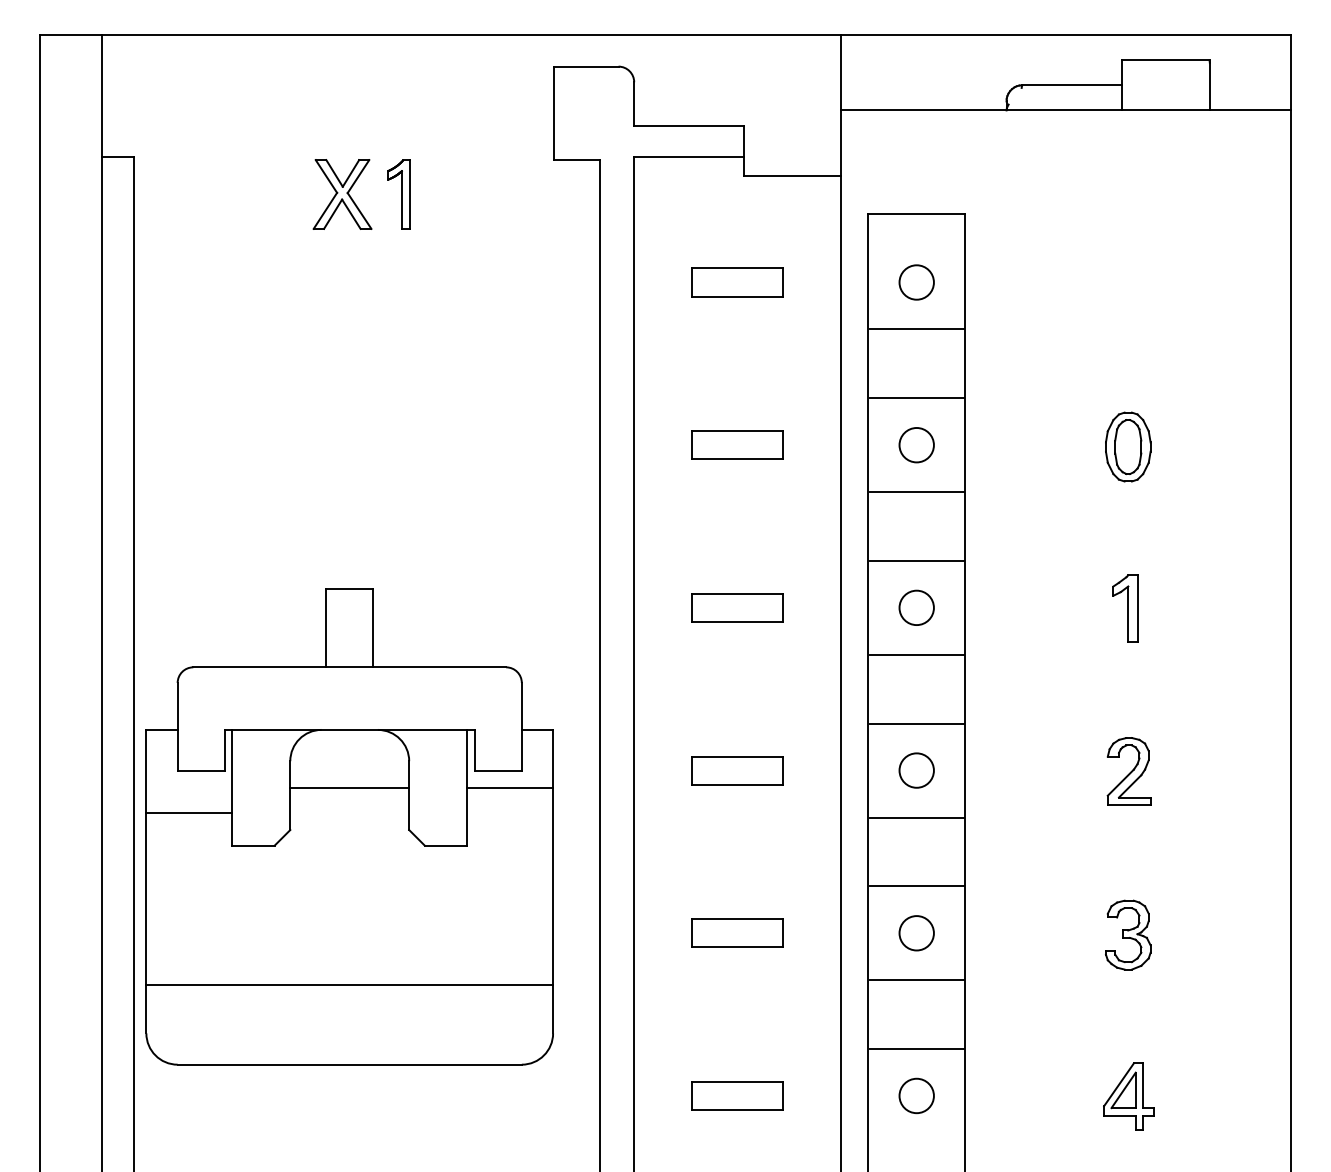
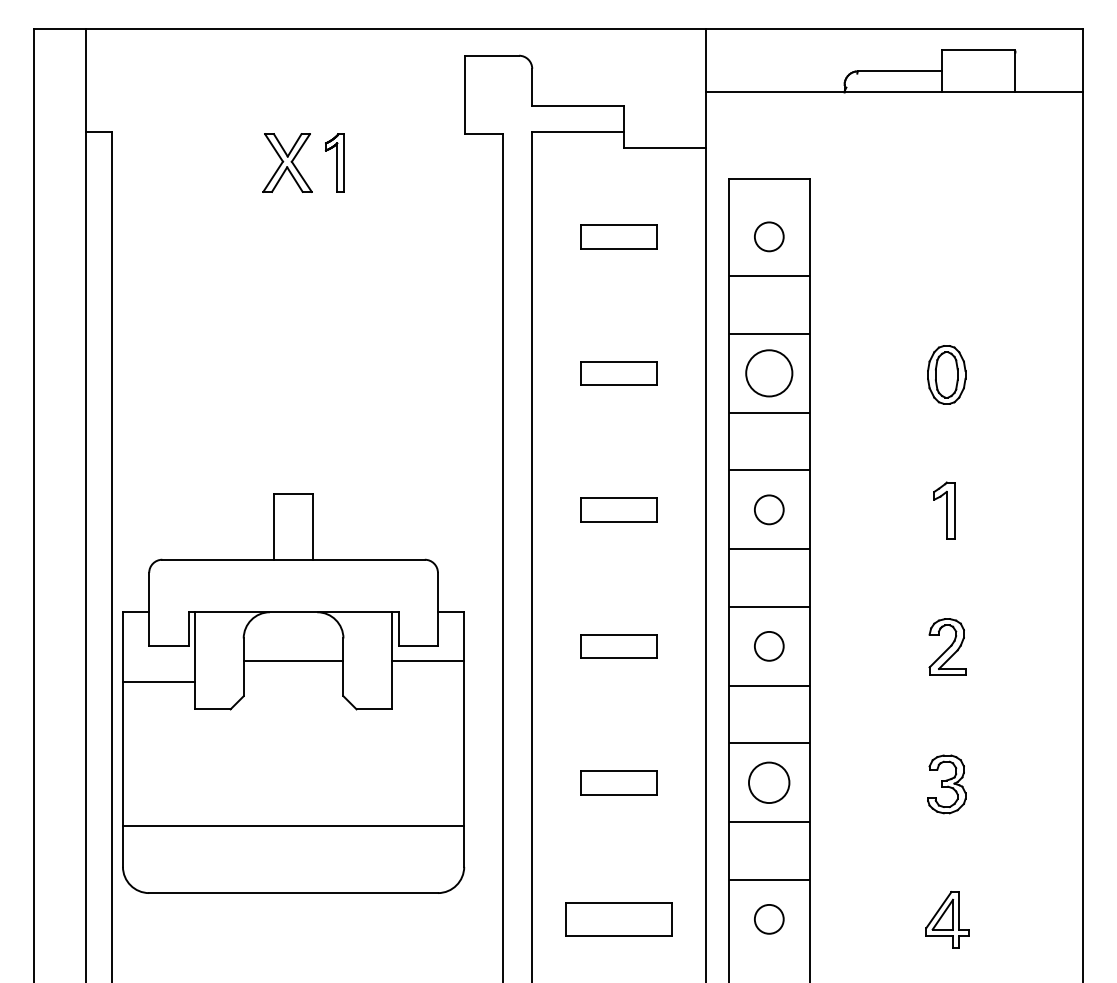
circle: (915, 444) -> (768, 372), size x1.6
circle: (916, 932) -> (769, 782), size x1.4
part: (737, 1096) -> (618, 919), size x1.4

